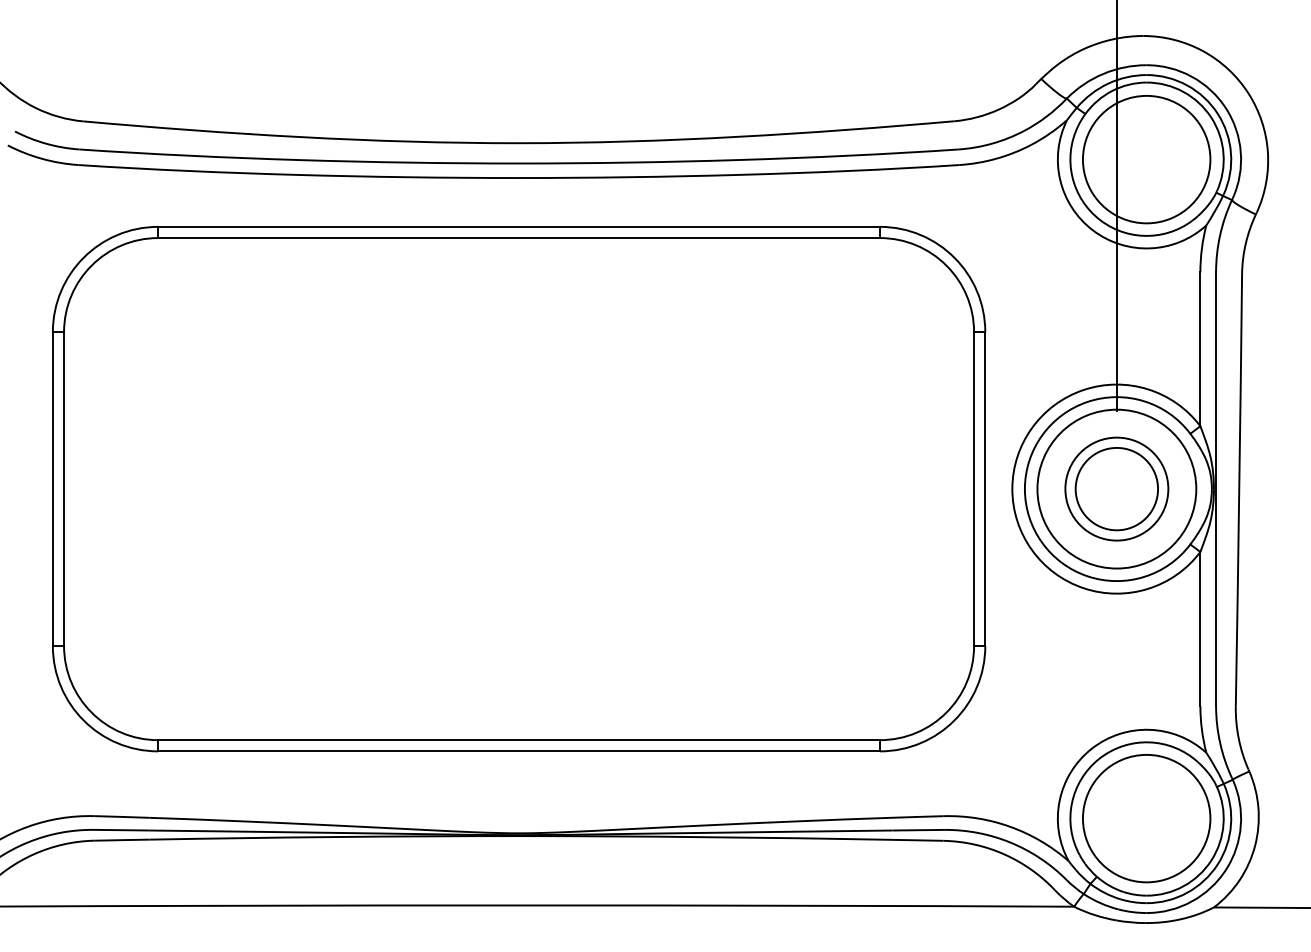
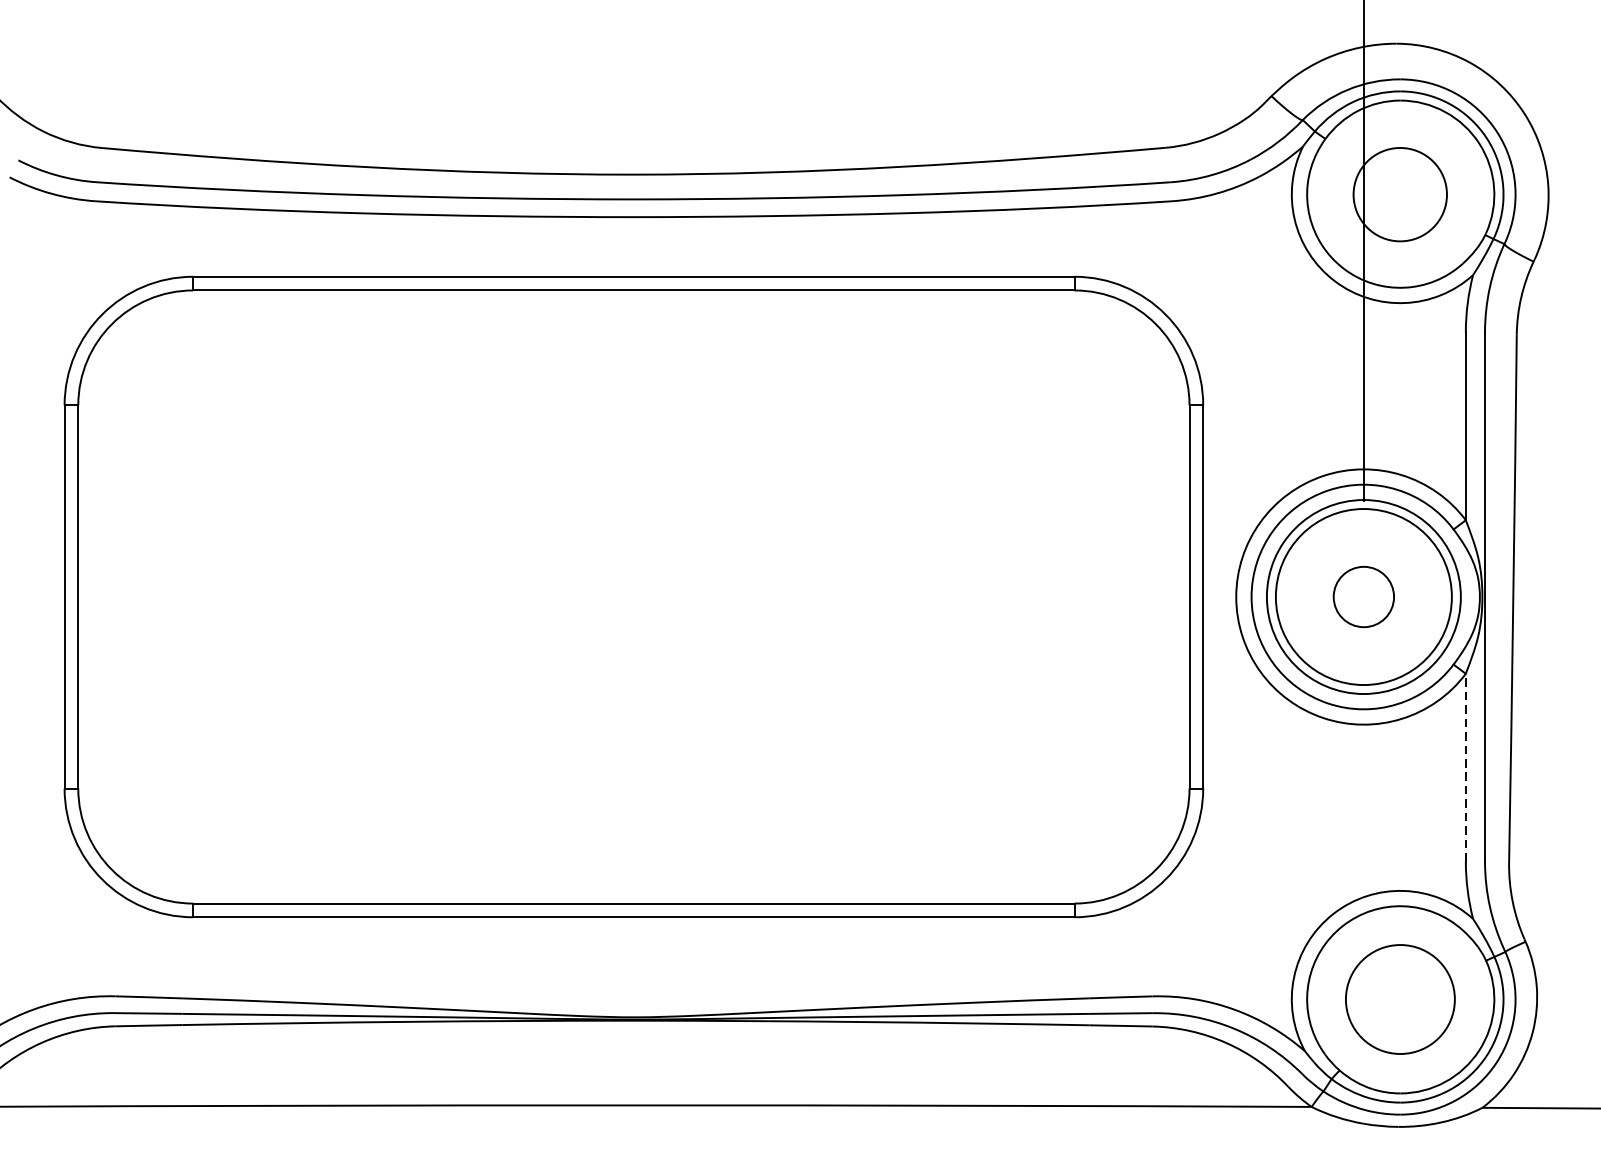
circle: (1146, 159) -> (1400, 194), size x0.6
circle: (1116, 488) -> (1363, 596), size x0.6
circle: (1116, 488) -> (1363, 596), size x1.4
line: (1200, 628) -> (1465, 767), solid -> dashed
circle: (1146, 818) -> (1400, 999), size x0.7

